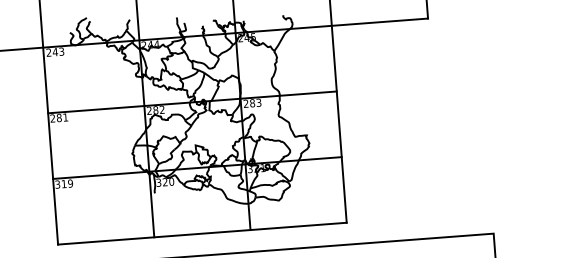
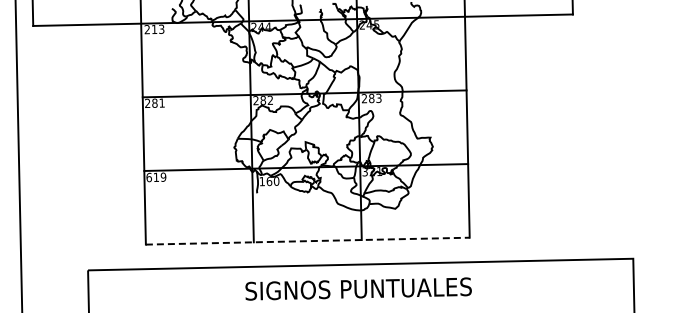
text: (55, 52) -> (154, 29), 243 -> 213
text: (161, 182) -> (265, 181), 320 -> 160
text: (57, 184) -> (148, 177), 319 -> 619
line: (202, 233) -> (307, 241), solid -> dashed

